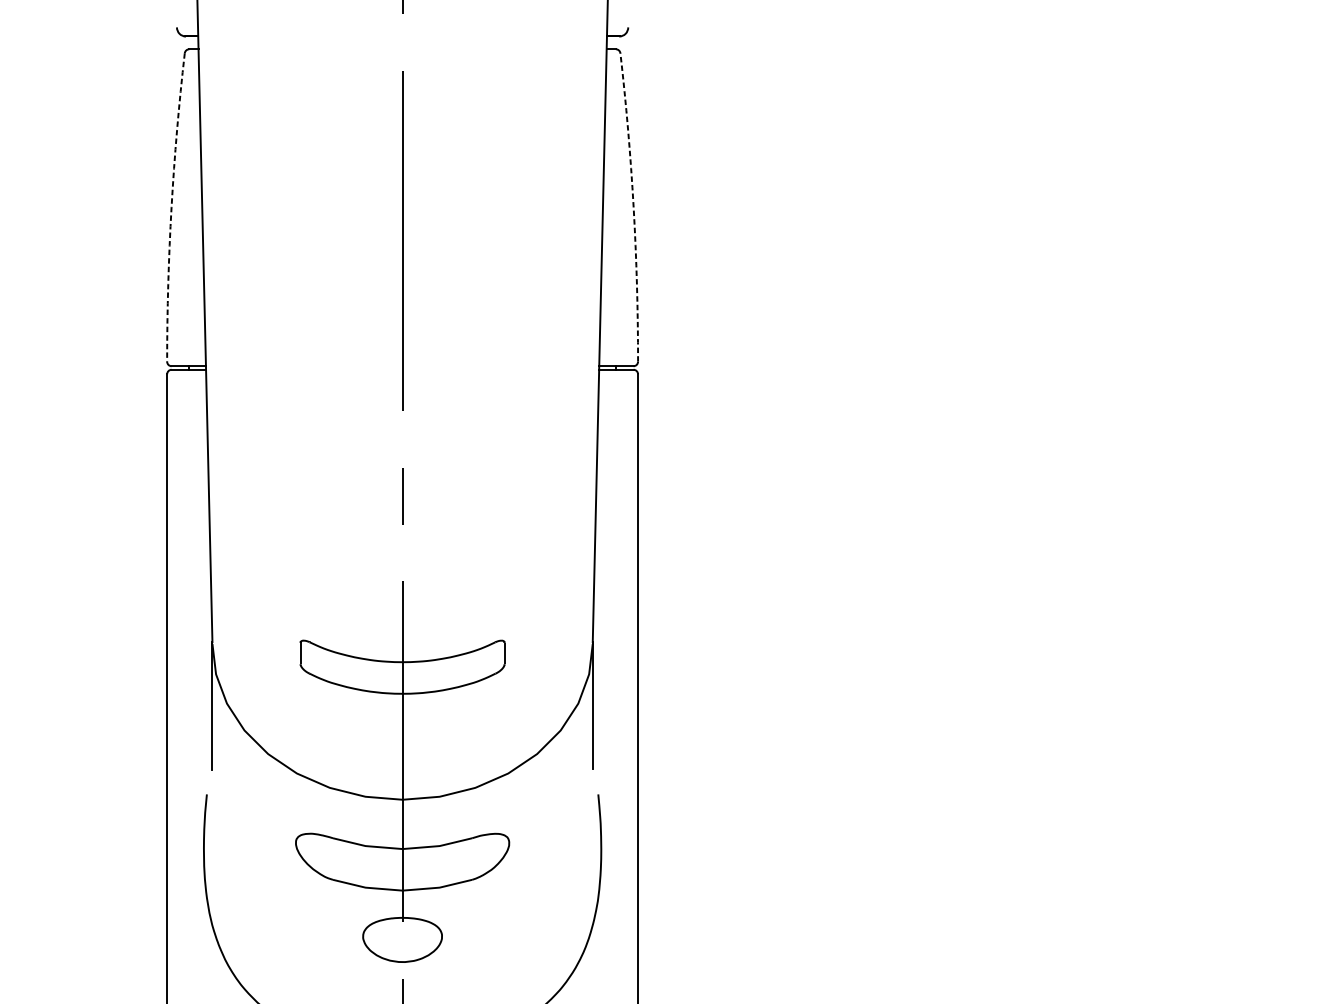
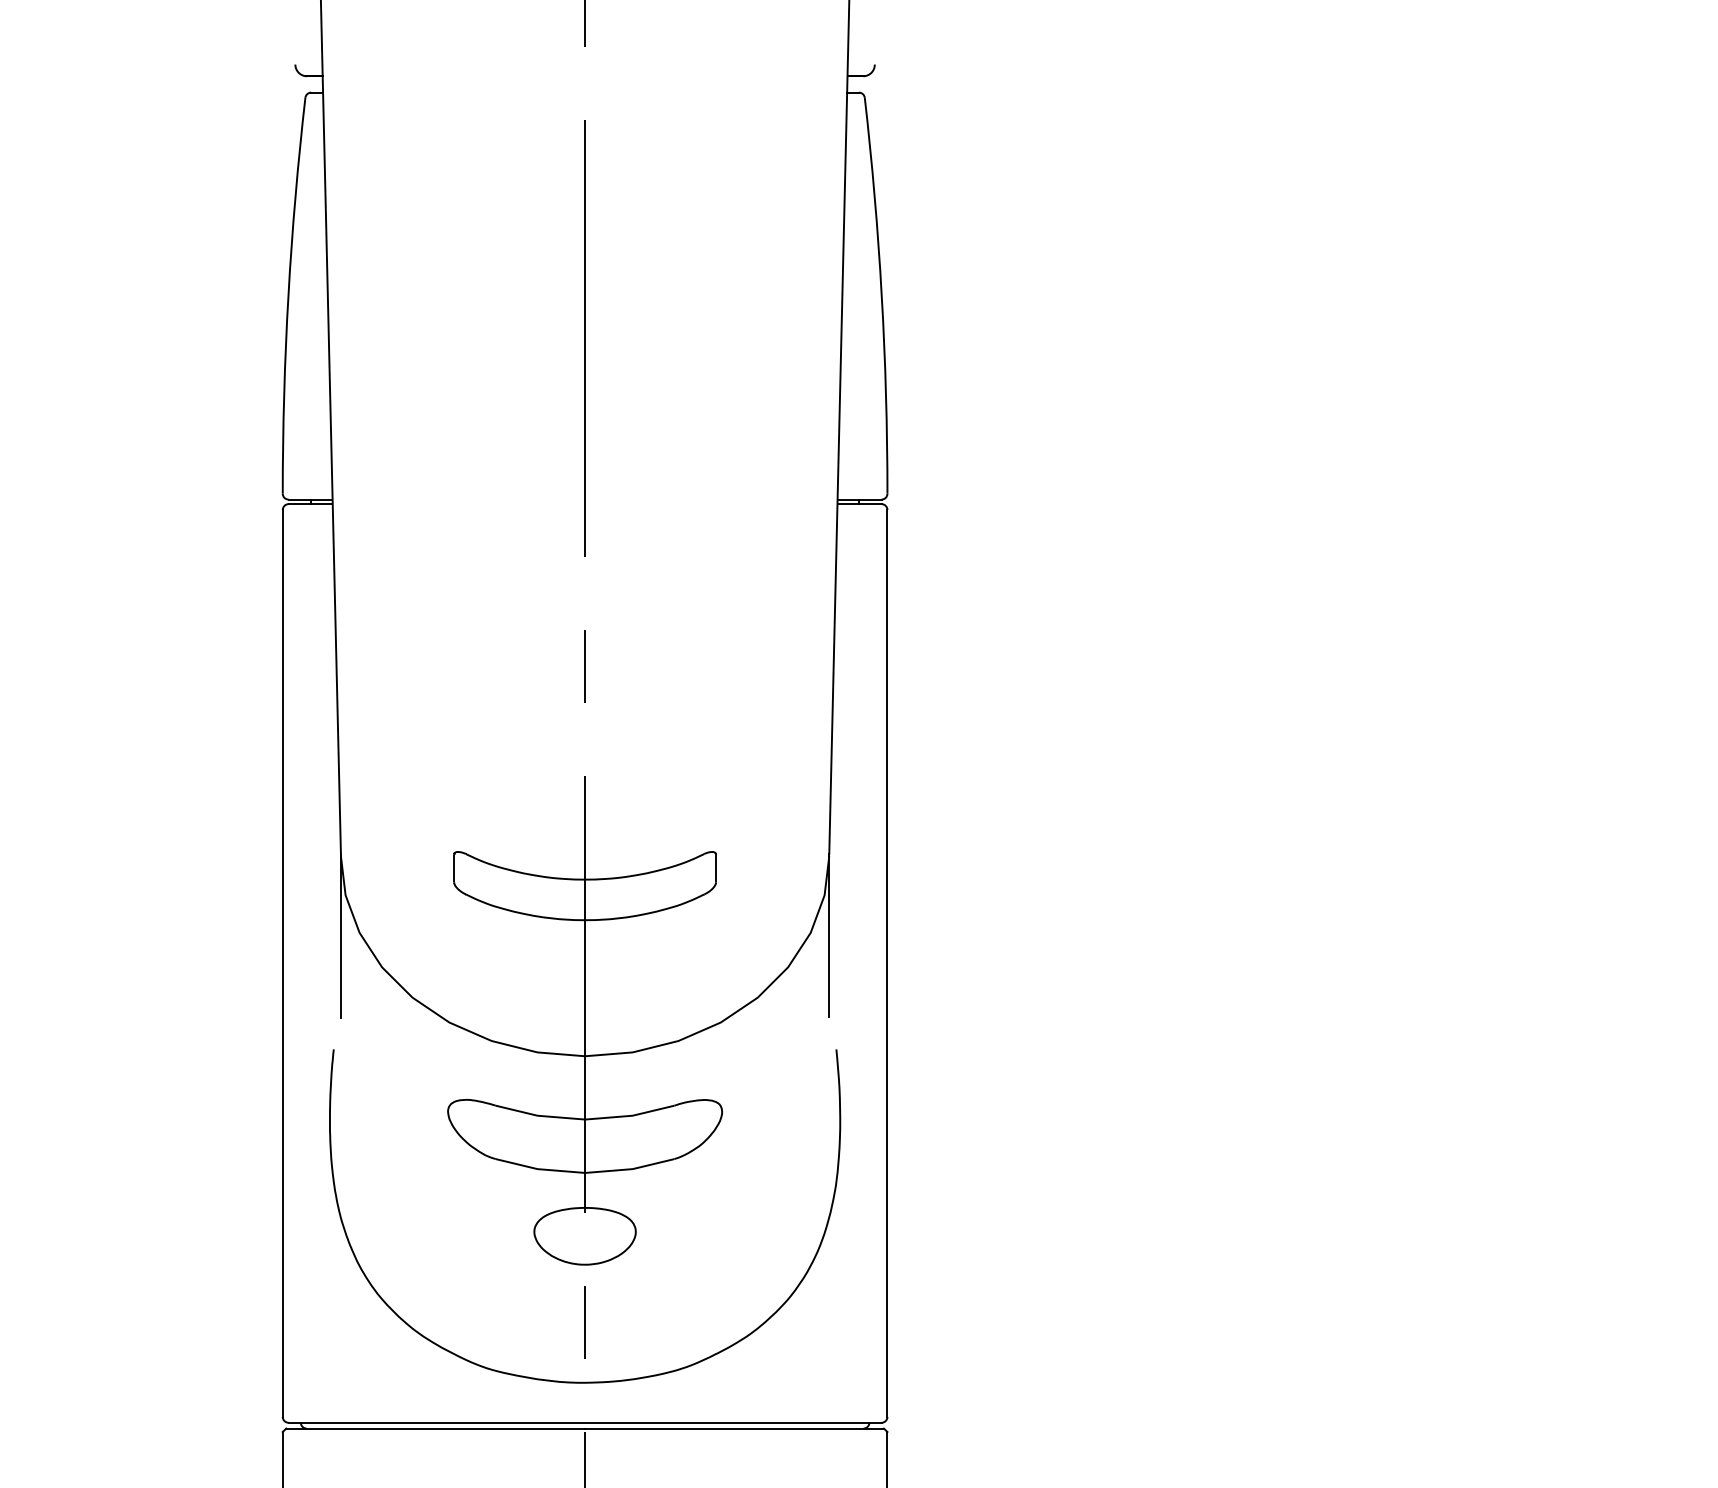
arc: (171, 207) -> (288, 295), dashed -> solid
arc: (633, 207) -> (881, 295), dashed -> solid

